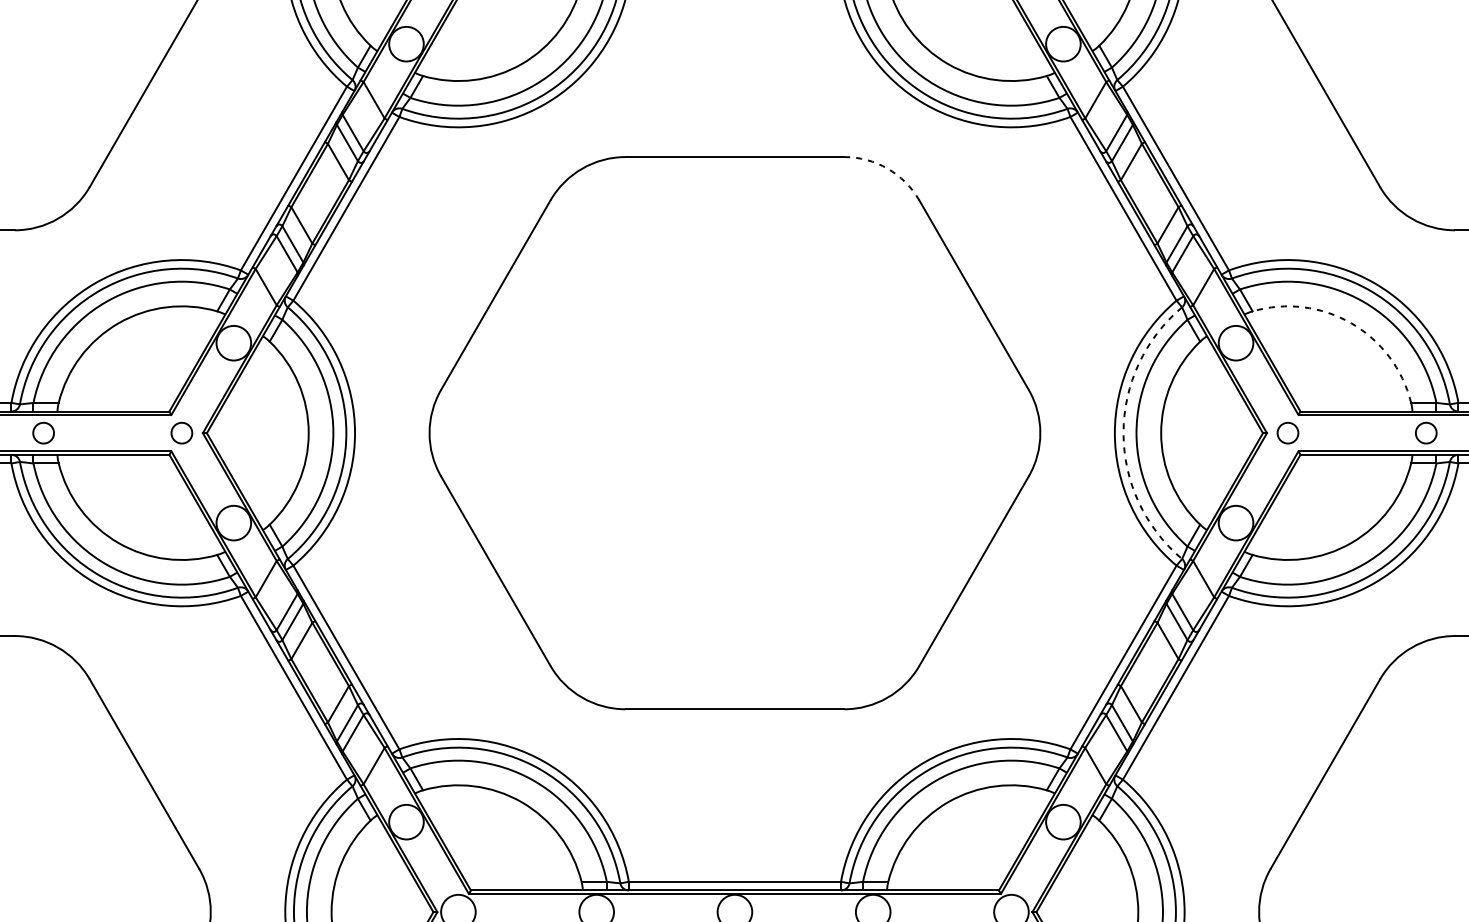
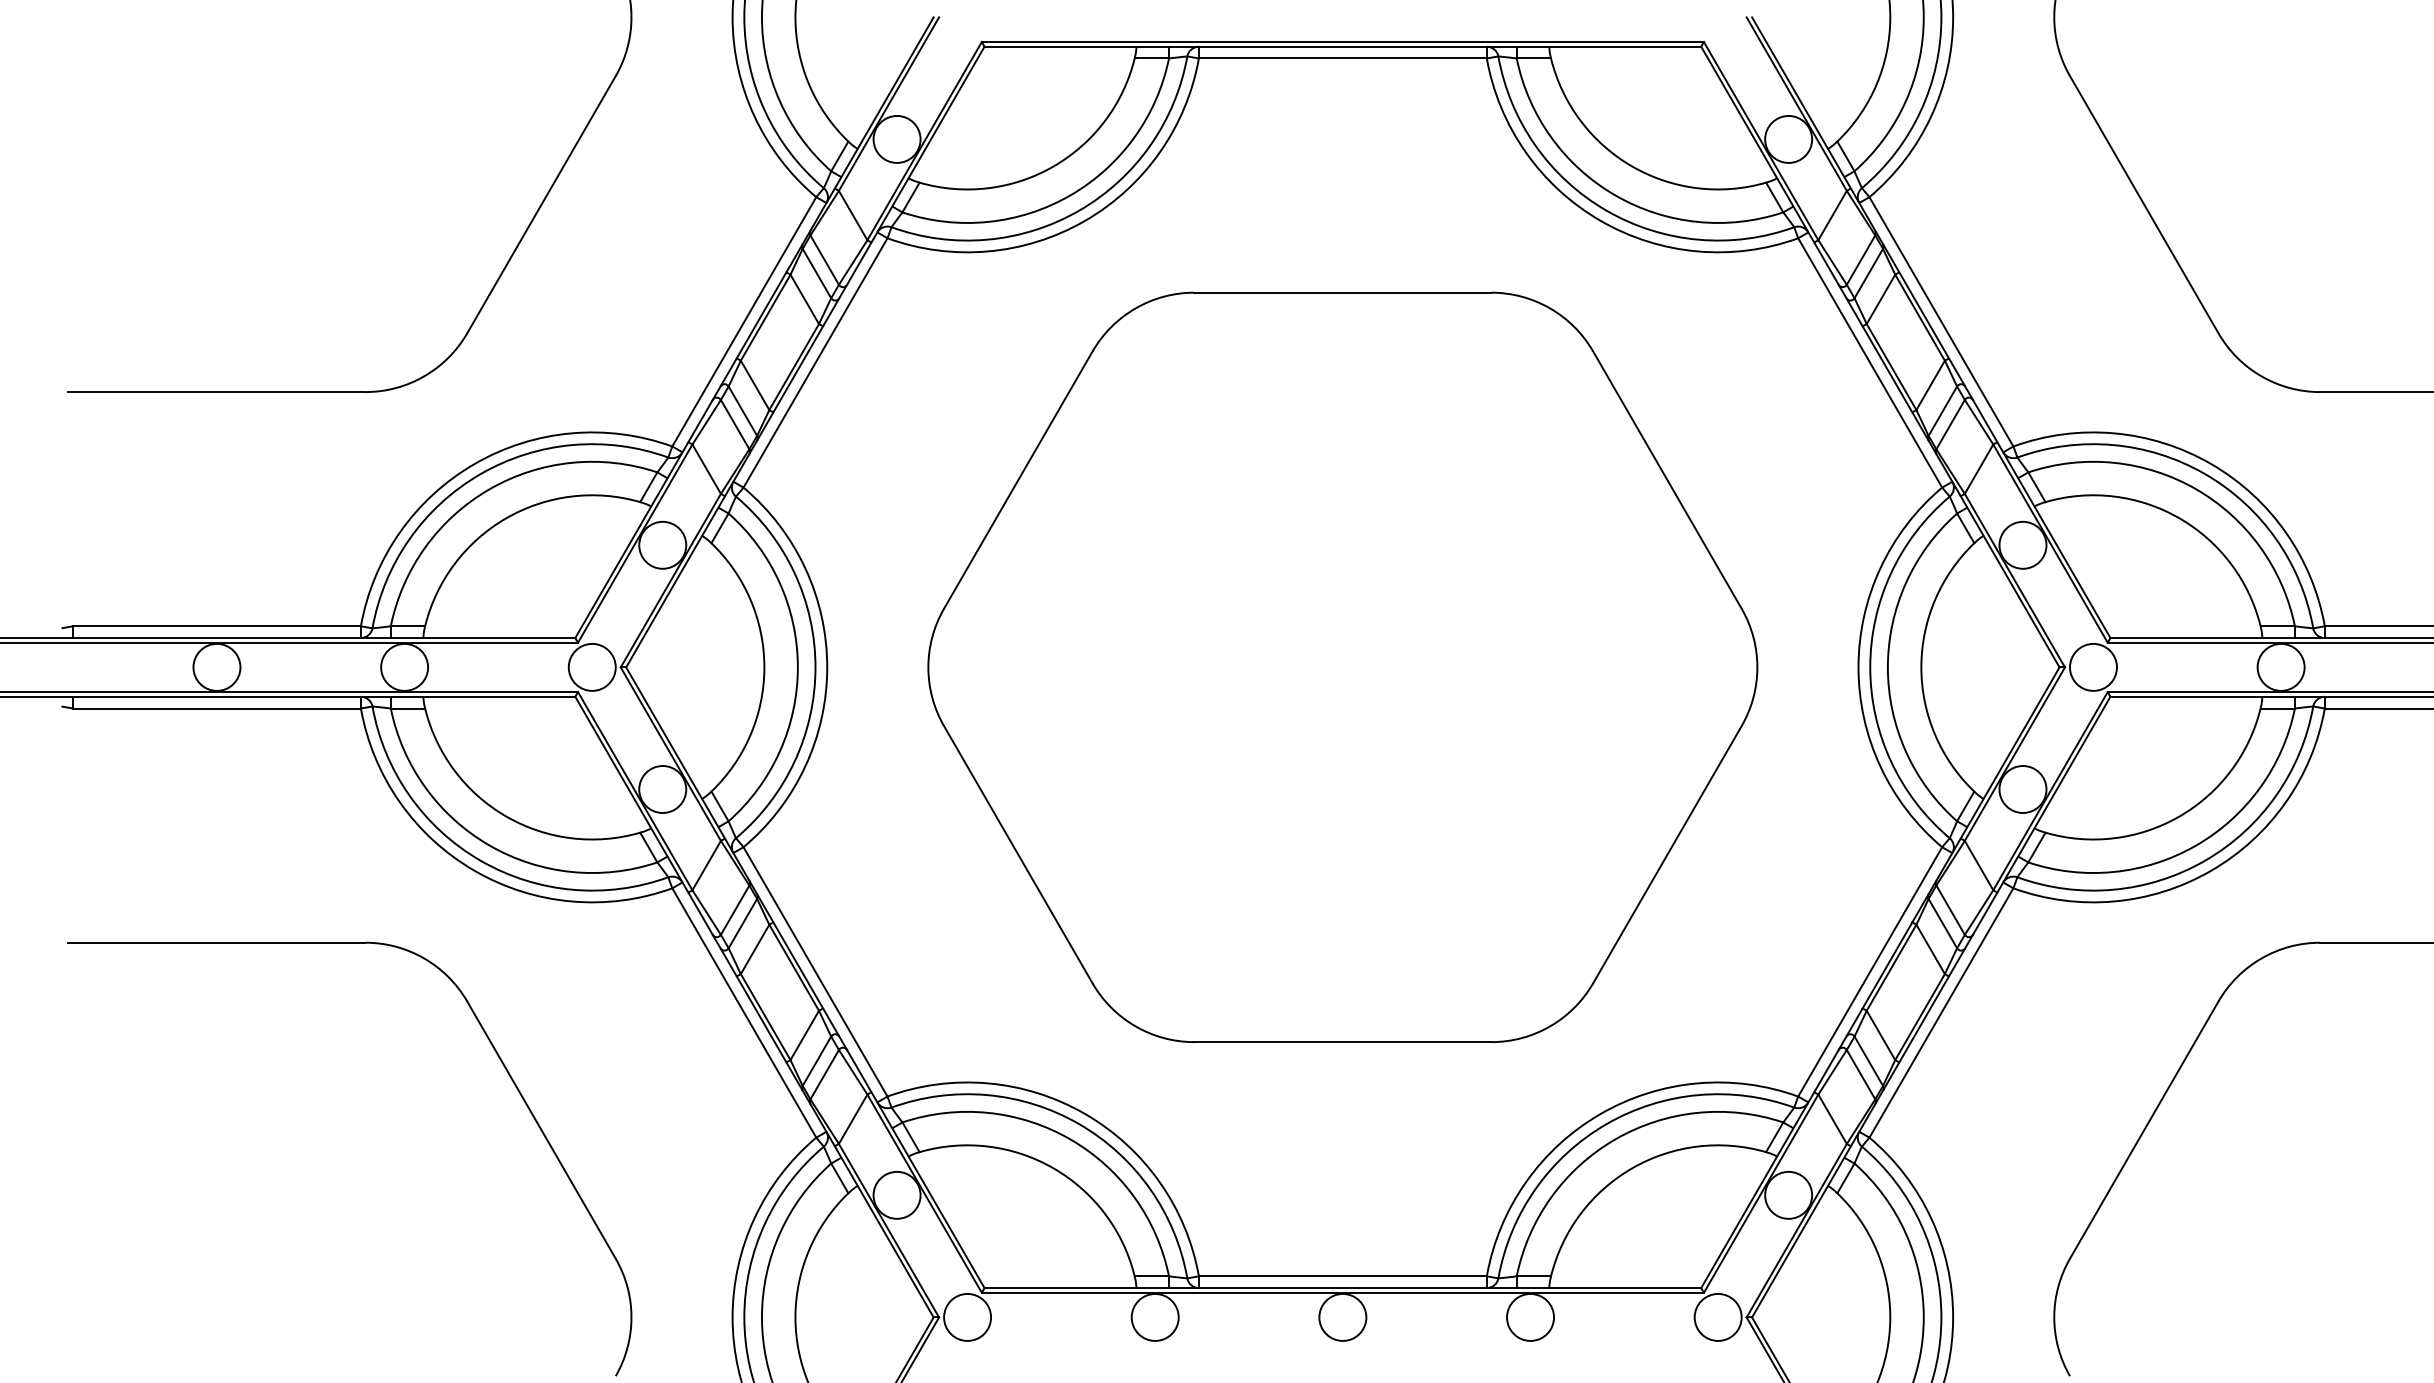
arc: (887, 168) -> (1550, 308), dashed -> solid
arc: (1351, 323) -> (2179, 518), dashed -> solid
circle: (43, 432) -> (404, 666), size x1.67
circle: (181, 432) -> (591, 666), size x1.67
circle: (1287, 432) -> (2092, 666), size x1.67
circle: (1425, 432) -> (2280, 666), size x1.67
arc: (1123, 433) -> (1870, 667), dashed -> solid

